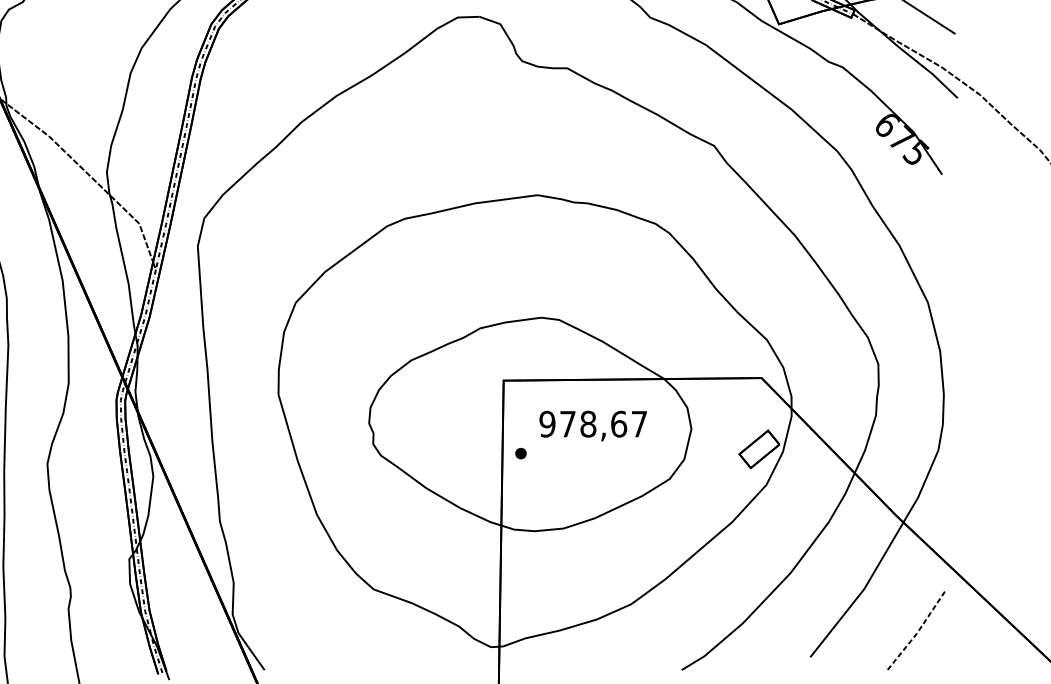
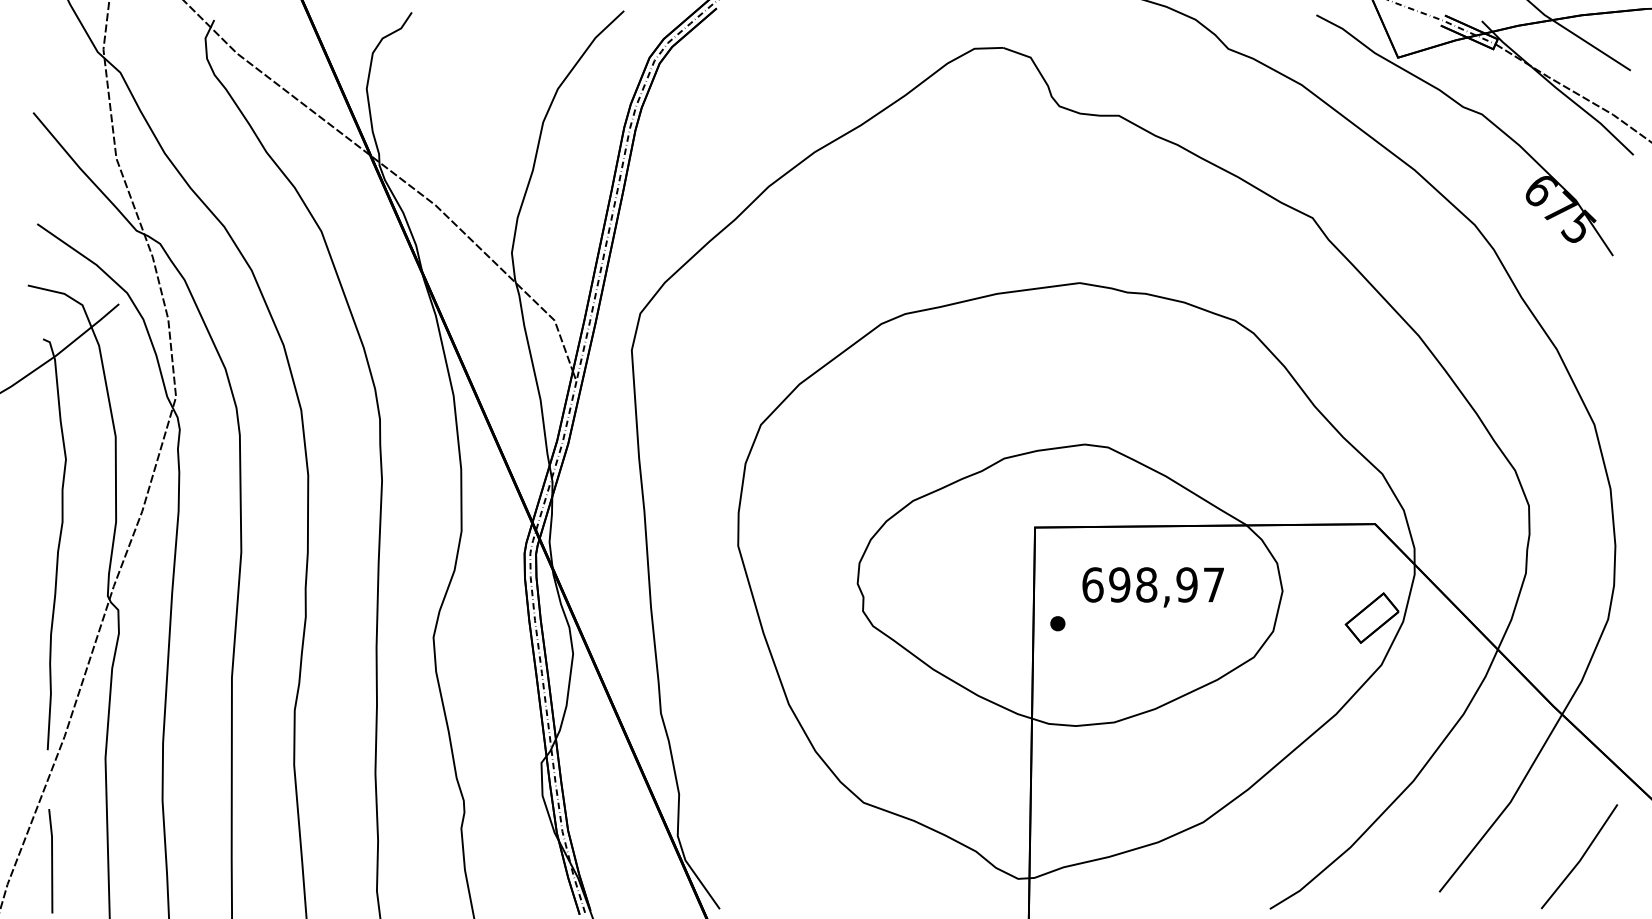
text: (582, 423) -> (1139, 584), 978,67 -> 698,97
line: (918, 631) -> (1581, 858), dashed -> solid

